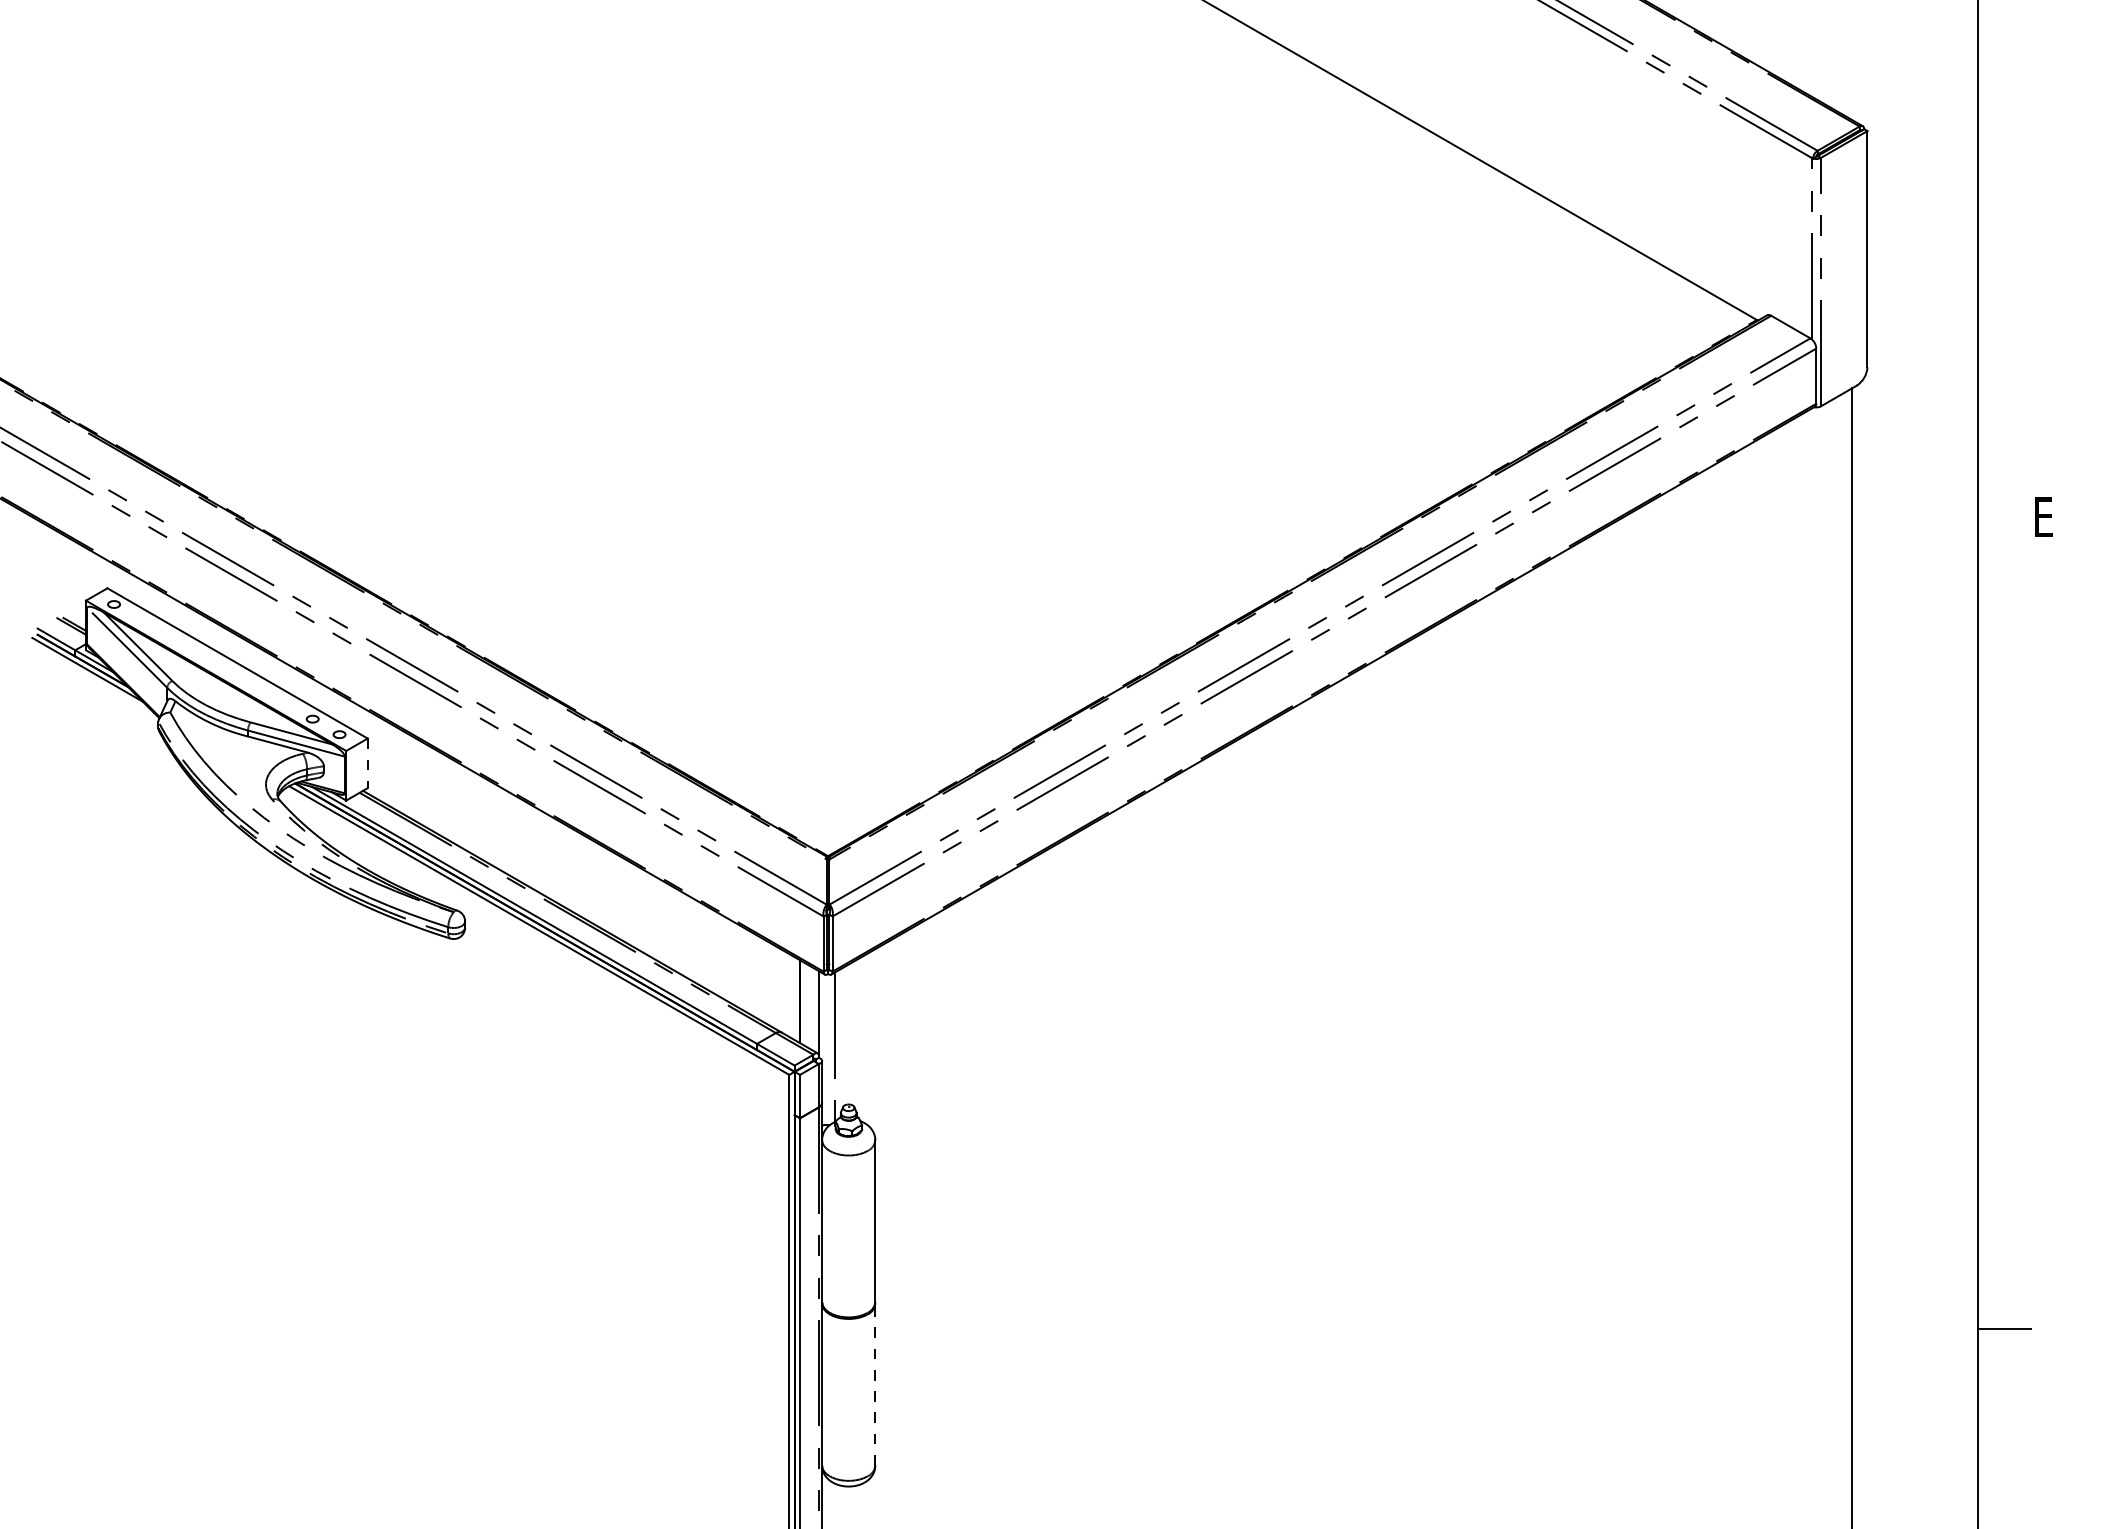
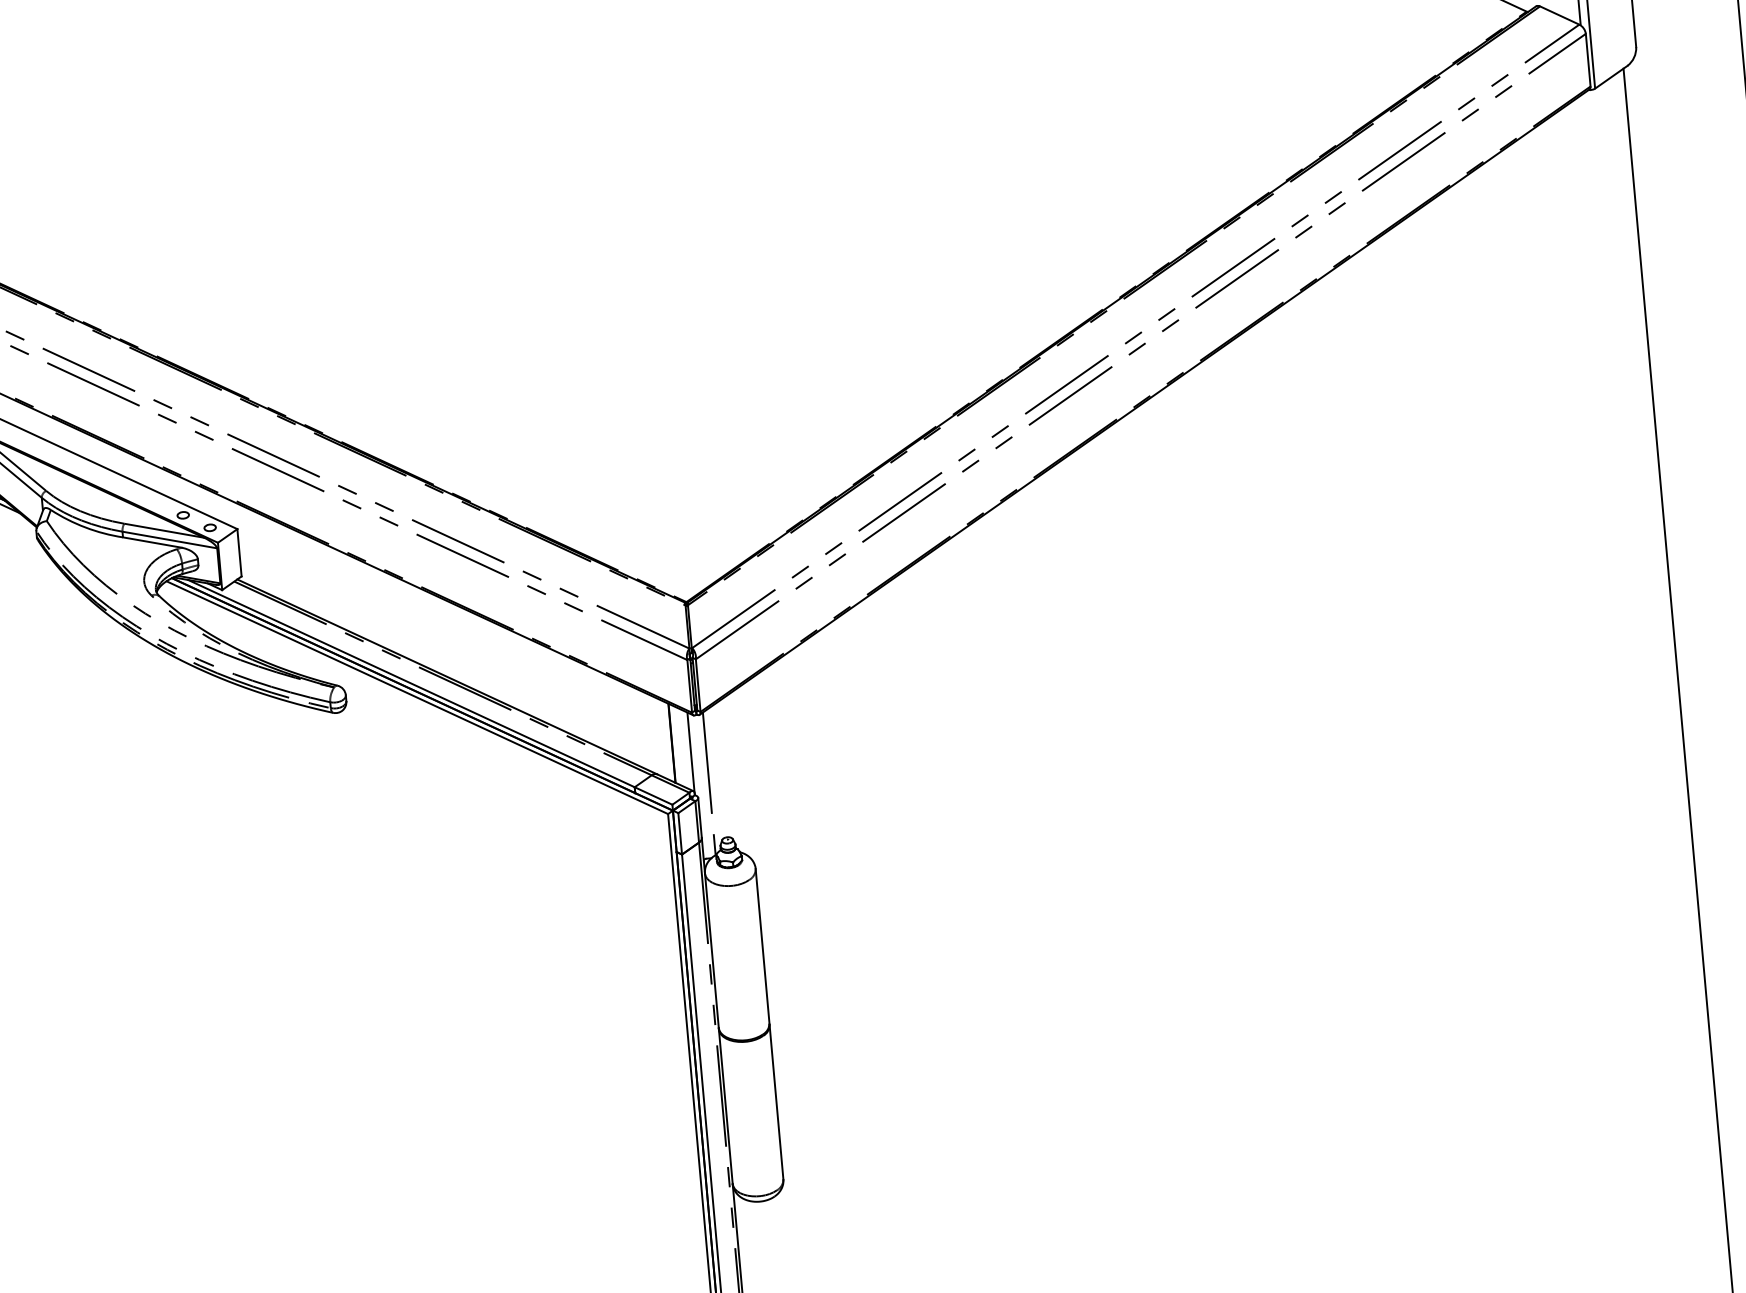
line: (367, 763) -> (239, 552), dashed -> solid
line: (875, 1384) -> (776, 1102), dashed -> solid

